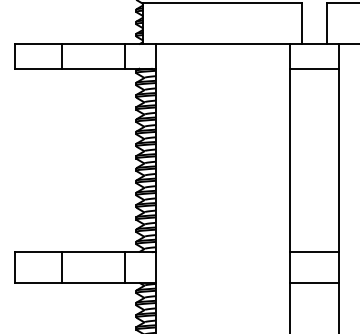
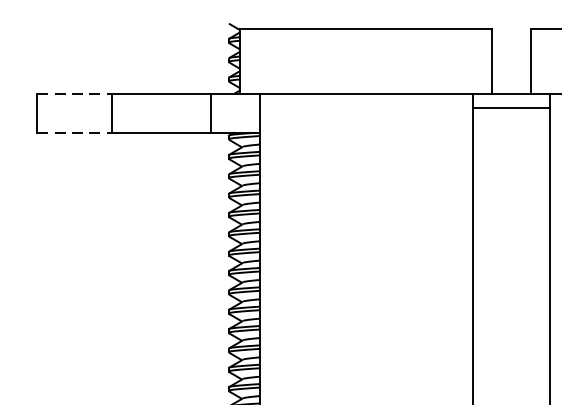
line: (38, 44) -> (74, 94), solid -> dashed
line: (38, 68) -> (74, 132), solid -> dashed
line: (314, 68) -> (511, 107), moved

